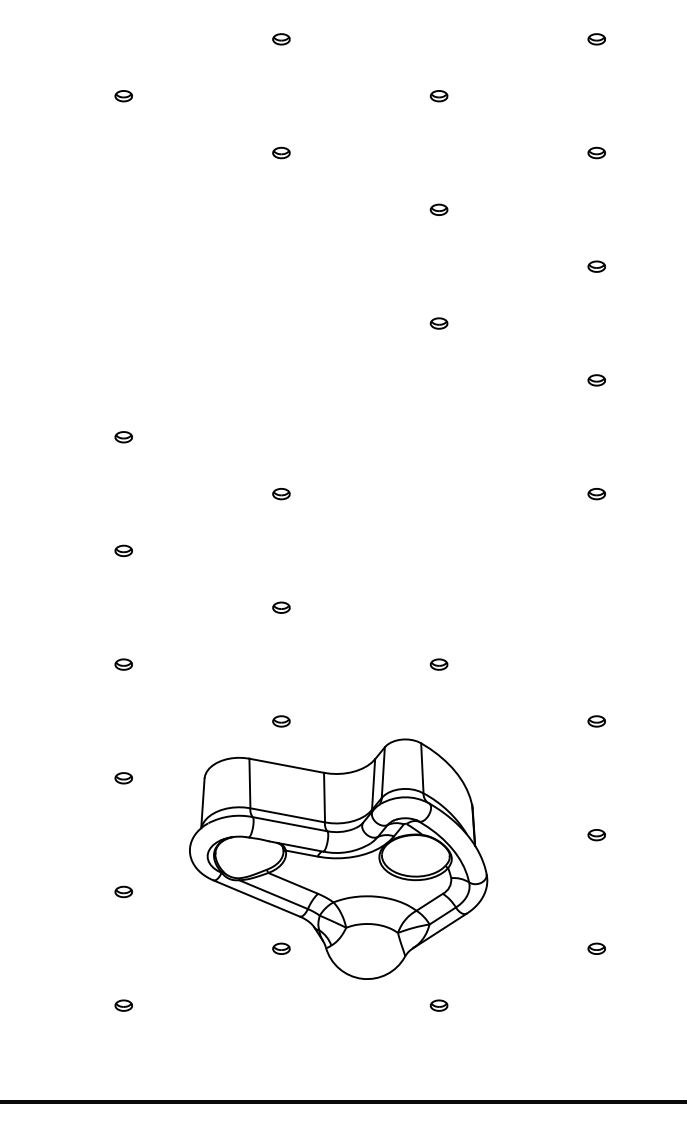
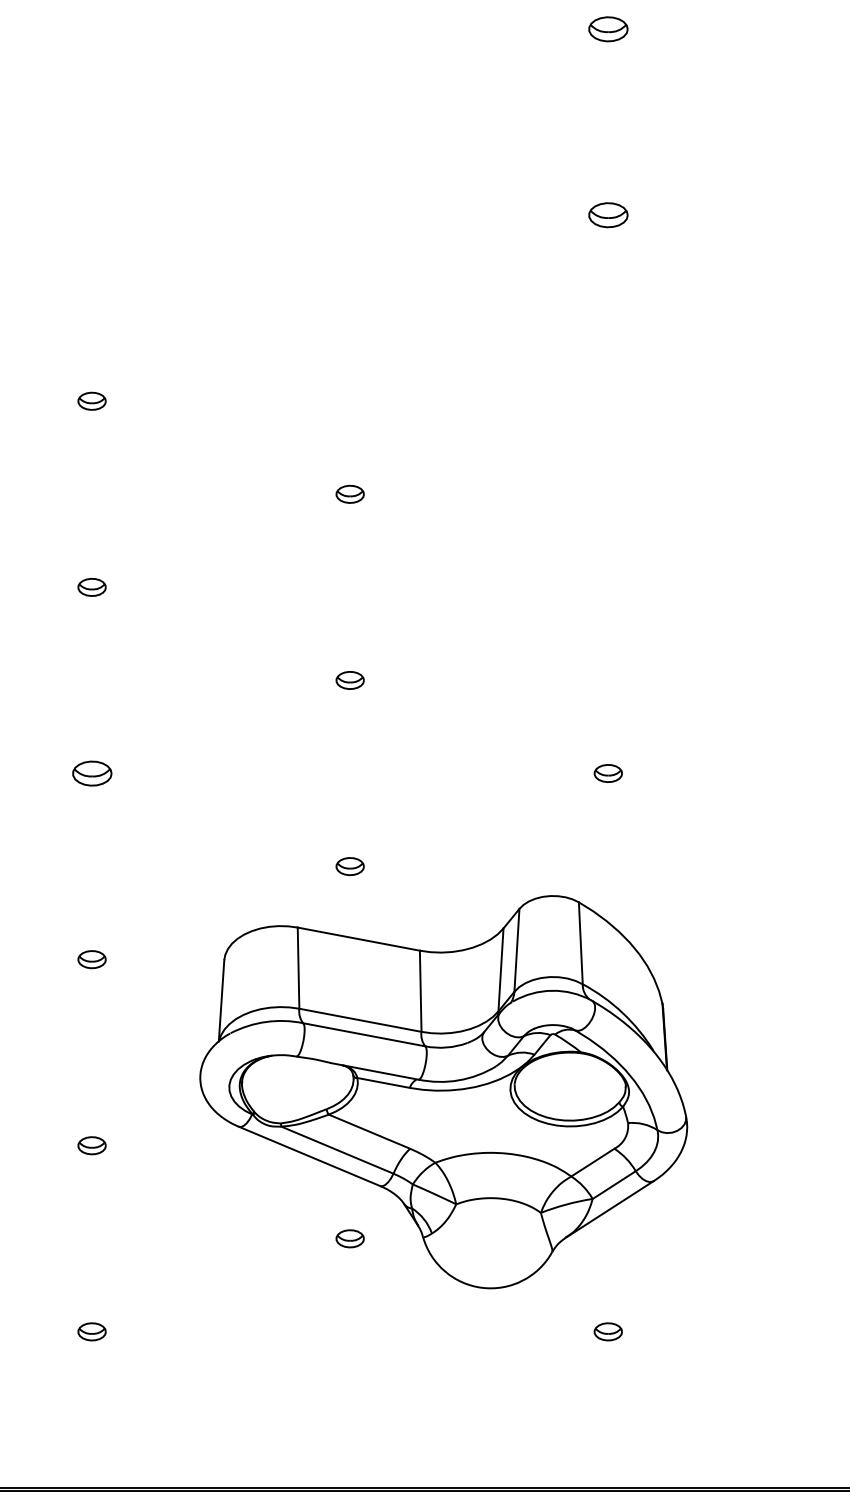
part: (438, 209) -> (607, 28), size x1.4
part: (438, 323) -> (607, 215), size x1.4
part: (123, 664) -> (91, 773), size x1.4

